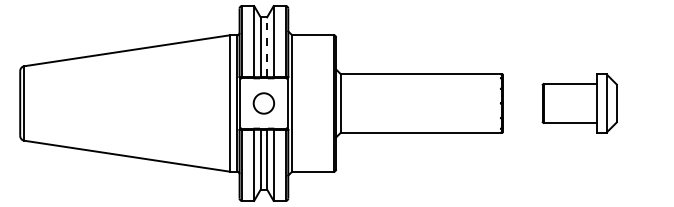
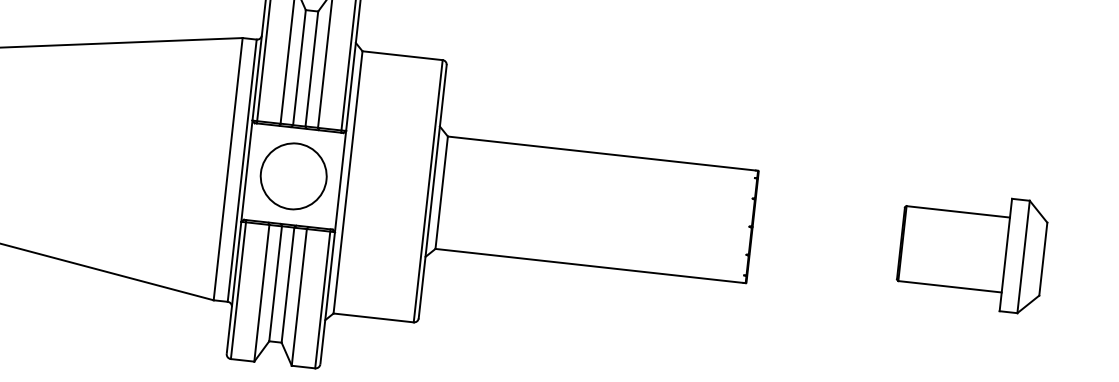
line: (267, 47) -> (312, 69), dashed -> solid
circle: (263, 103) -> (292, 176), size x1.67
part: (579, 103) -> (971, 251), moved

